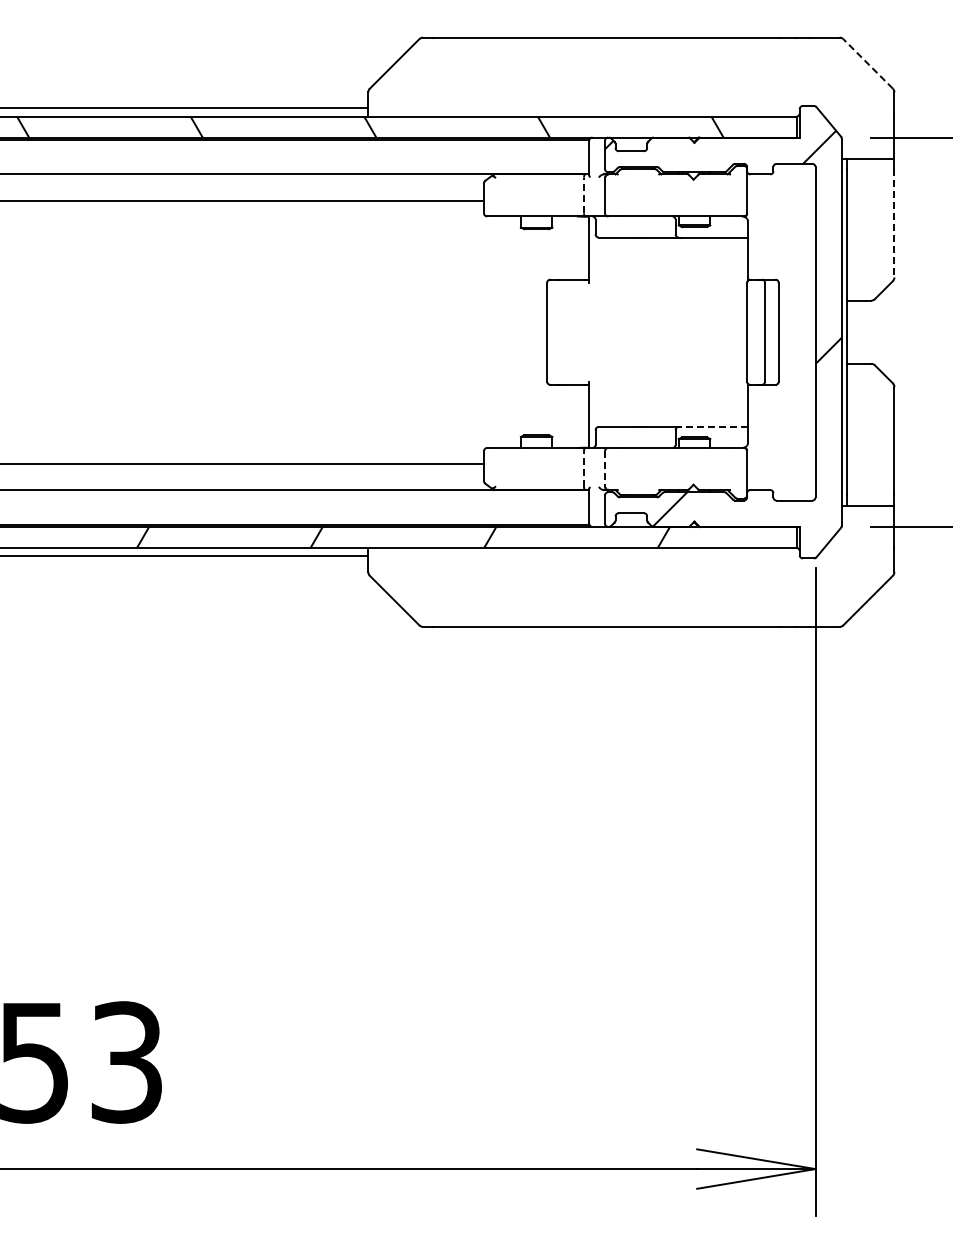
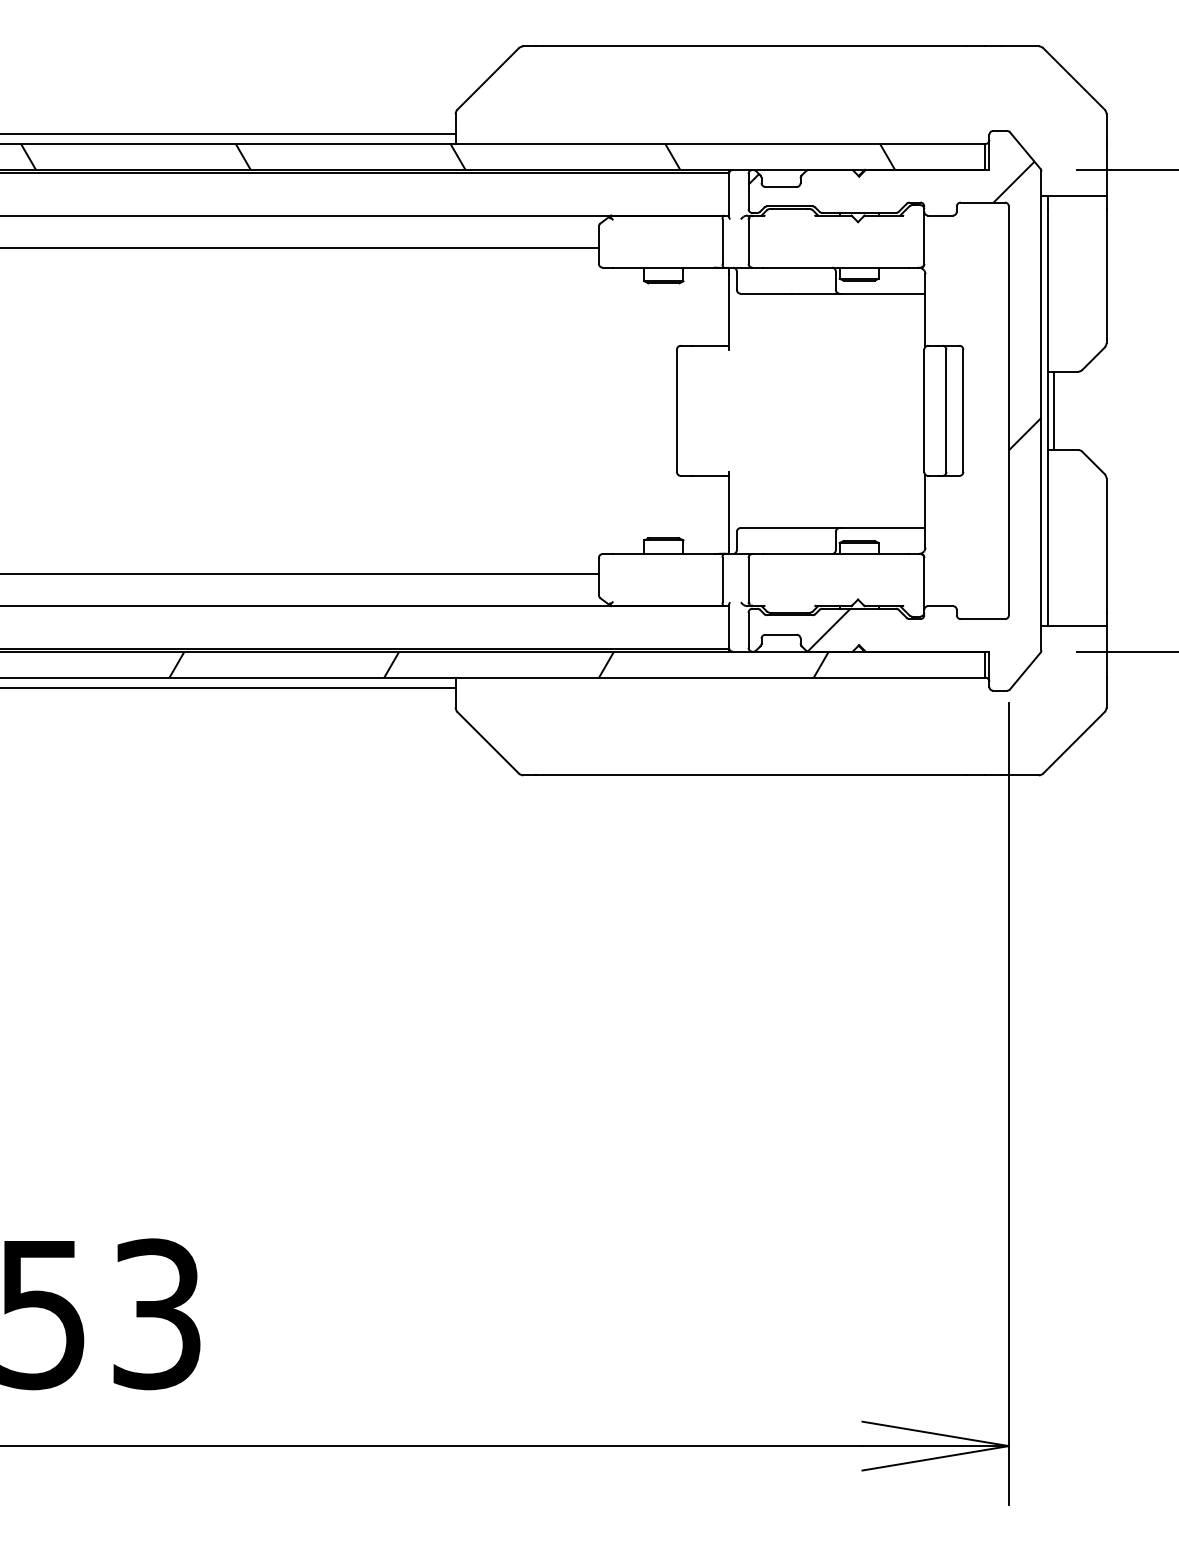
line: (867, 63) -> (1073, 78), dashed -> solid
line: (584, 195) -> (723, 241), dashed -> solid
line: (894, 223) -> (1106, 276), dashed -> solid
line: (852, 331) -> (1054, 409), added
line: (714, 426) -> (883, 527), dashed -> solid
line: (584, 469) -> (723, 580), dashed -> solid
line: (605, 469) -> (749, 580), dashed -> solid

